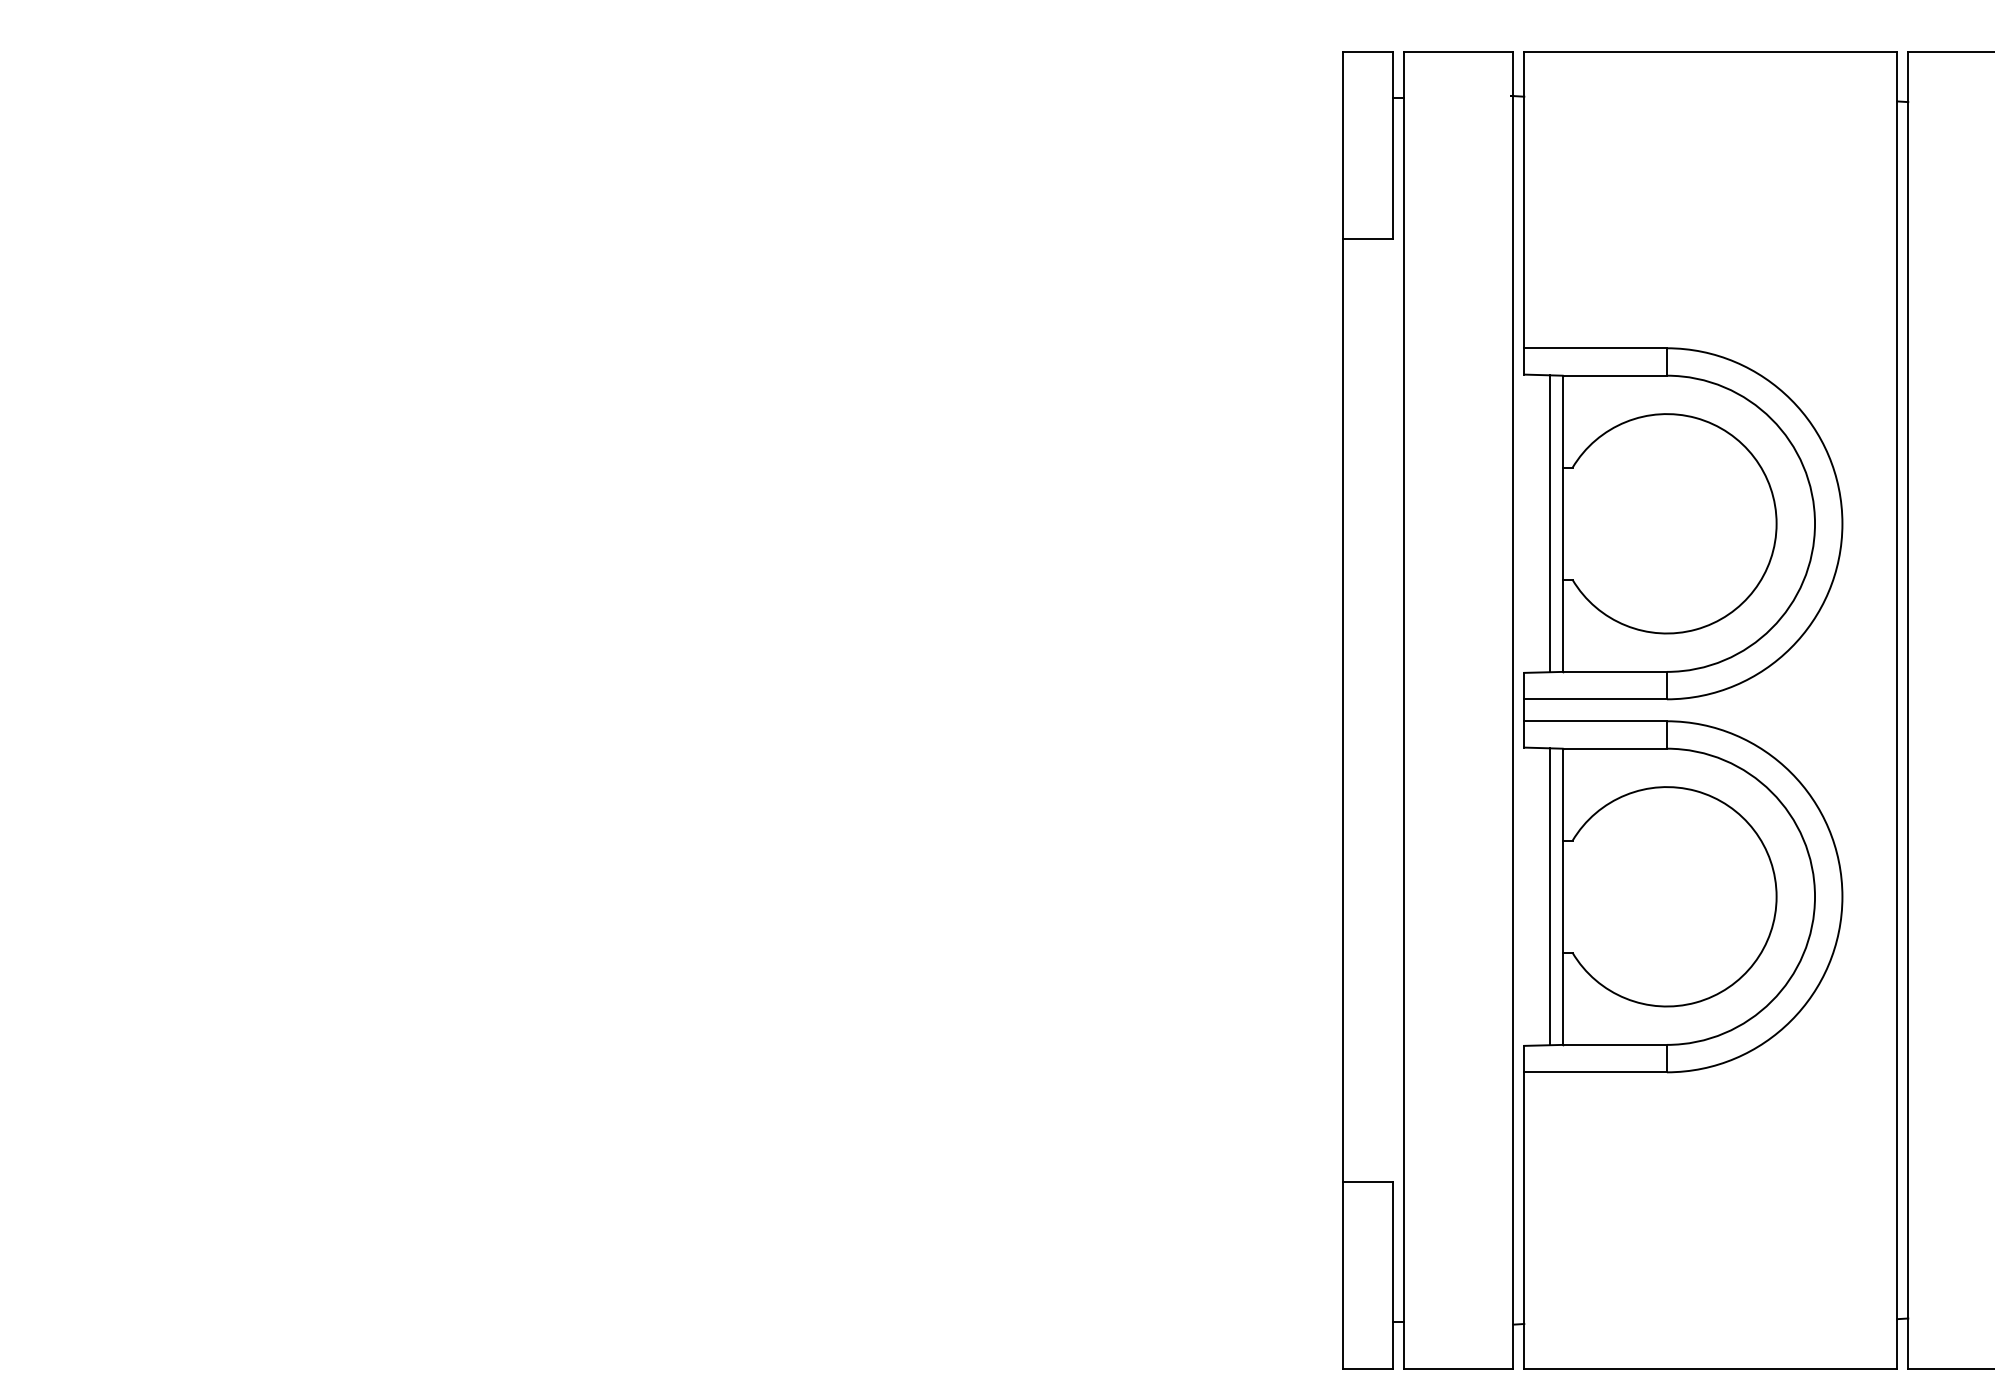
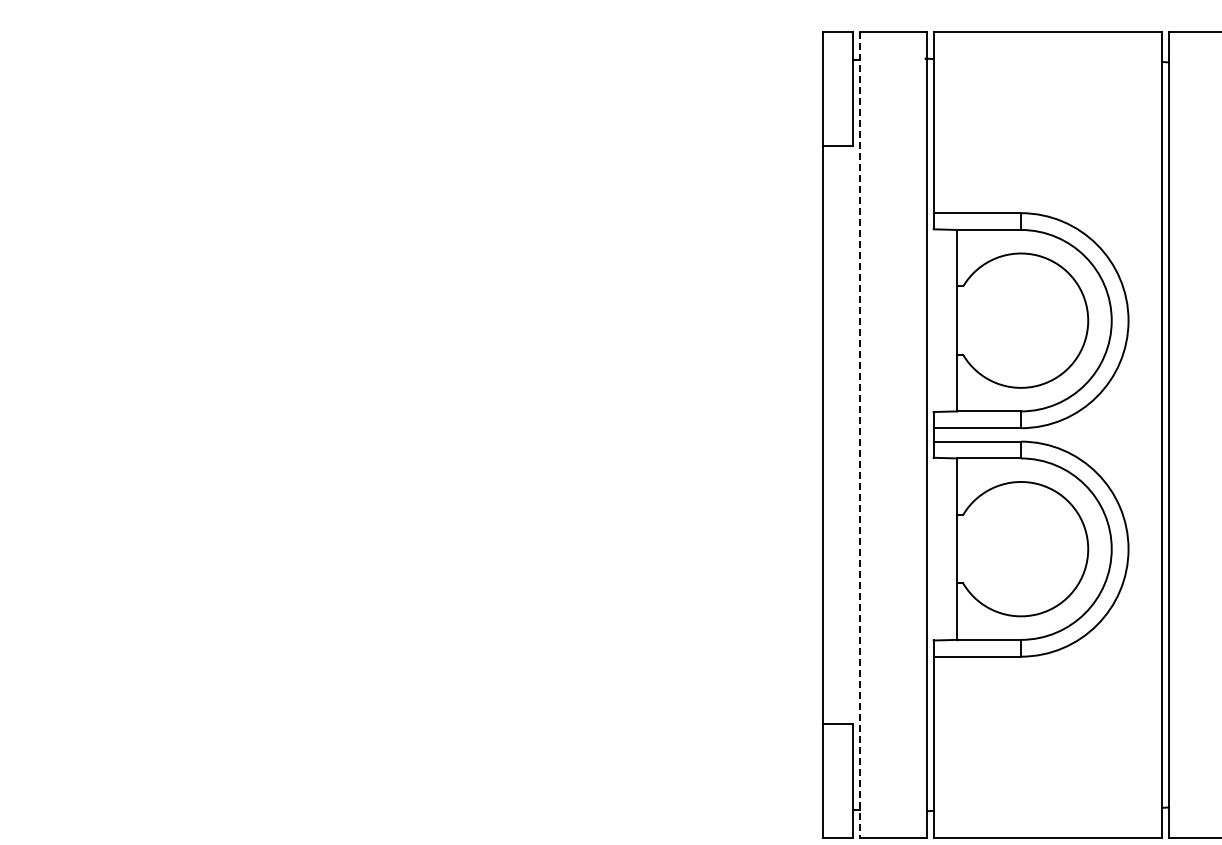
line: (1550, 523) -> (949, 320), removed
line: (1403, 711) -> (859, 435), solid -> dashed
line: (1550, 897) -> (949, 549), removed

